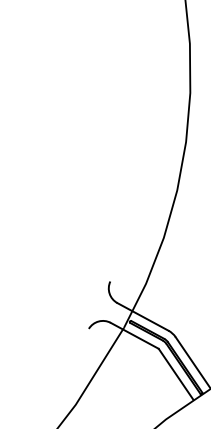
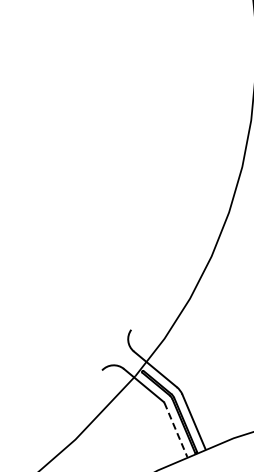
line: (176, 374) -> (176, 430), solid -> dashed

